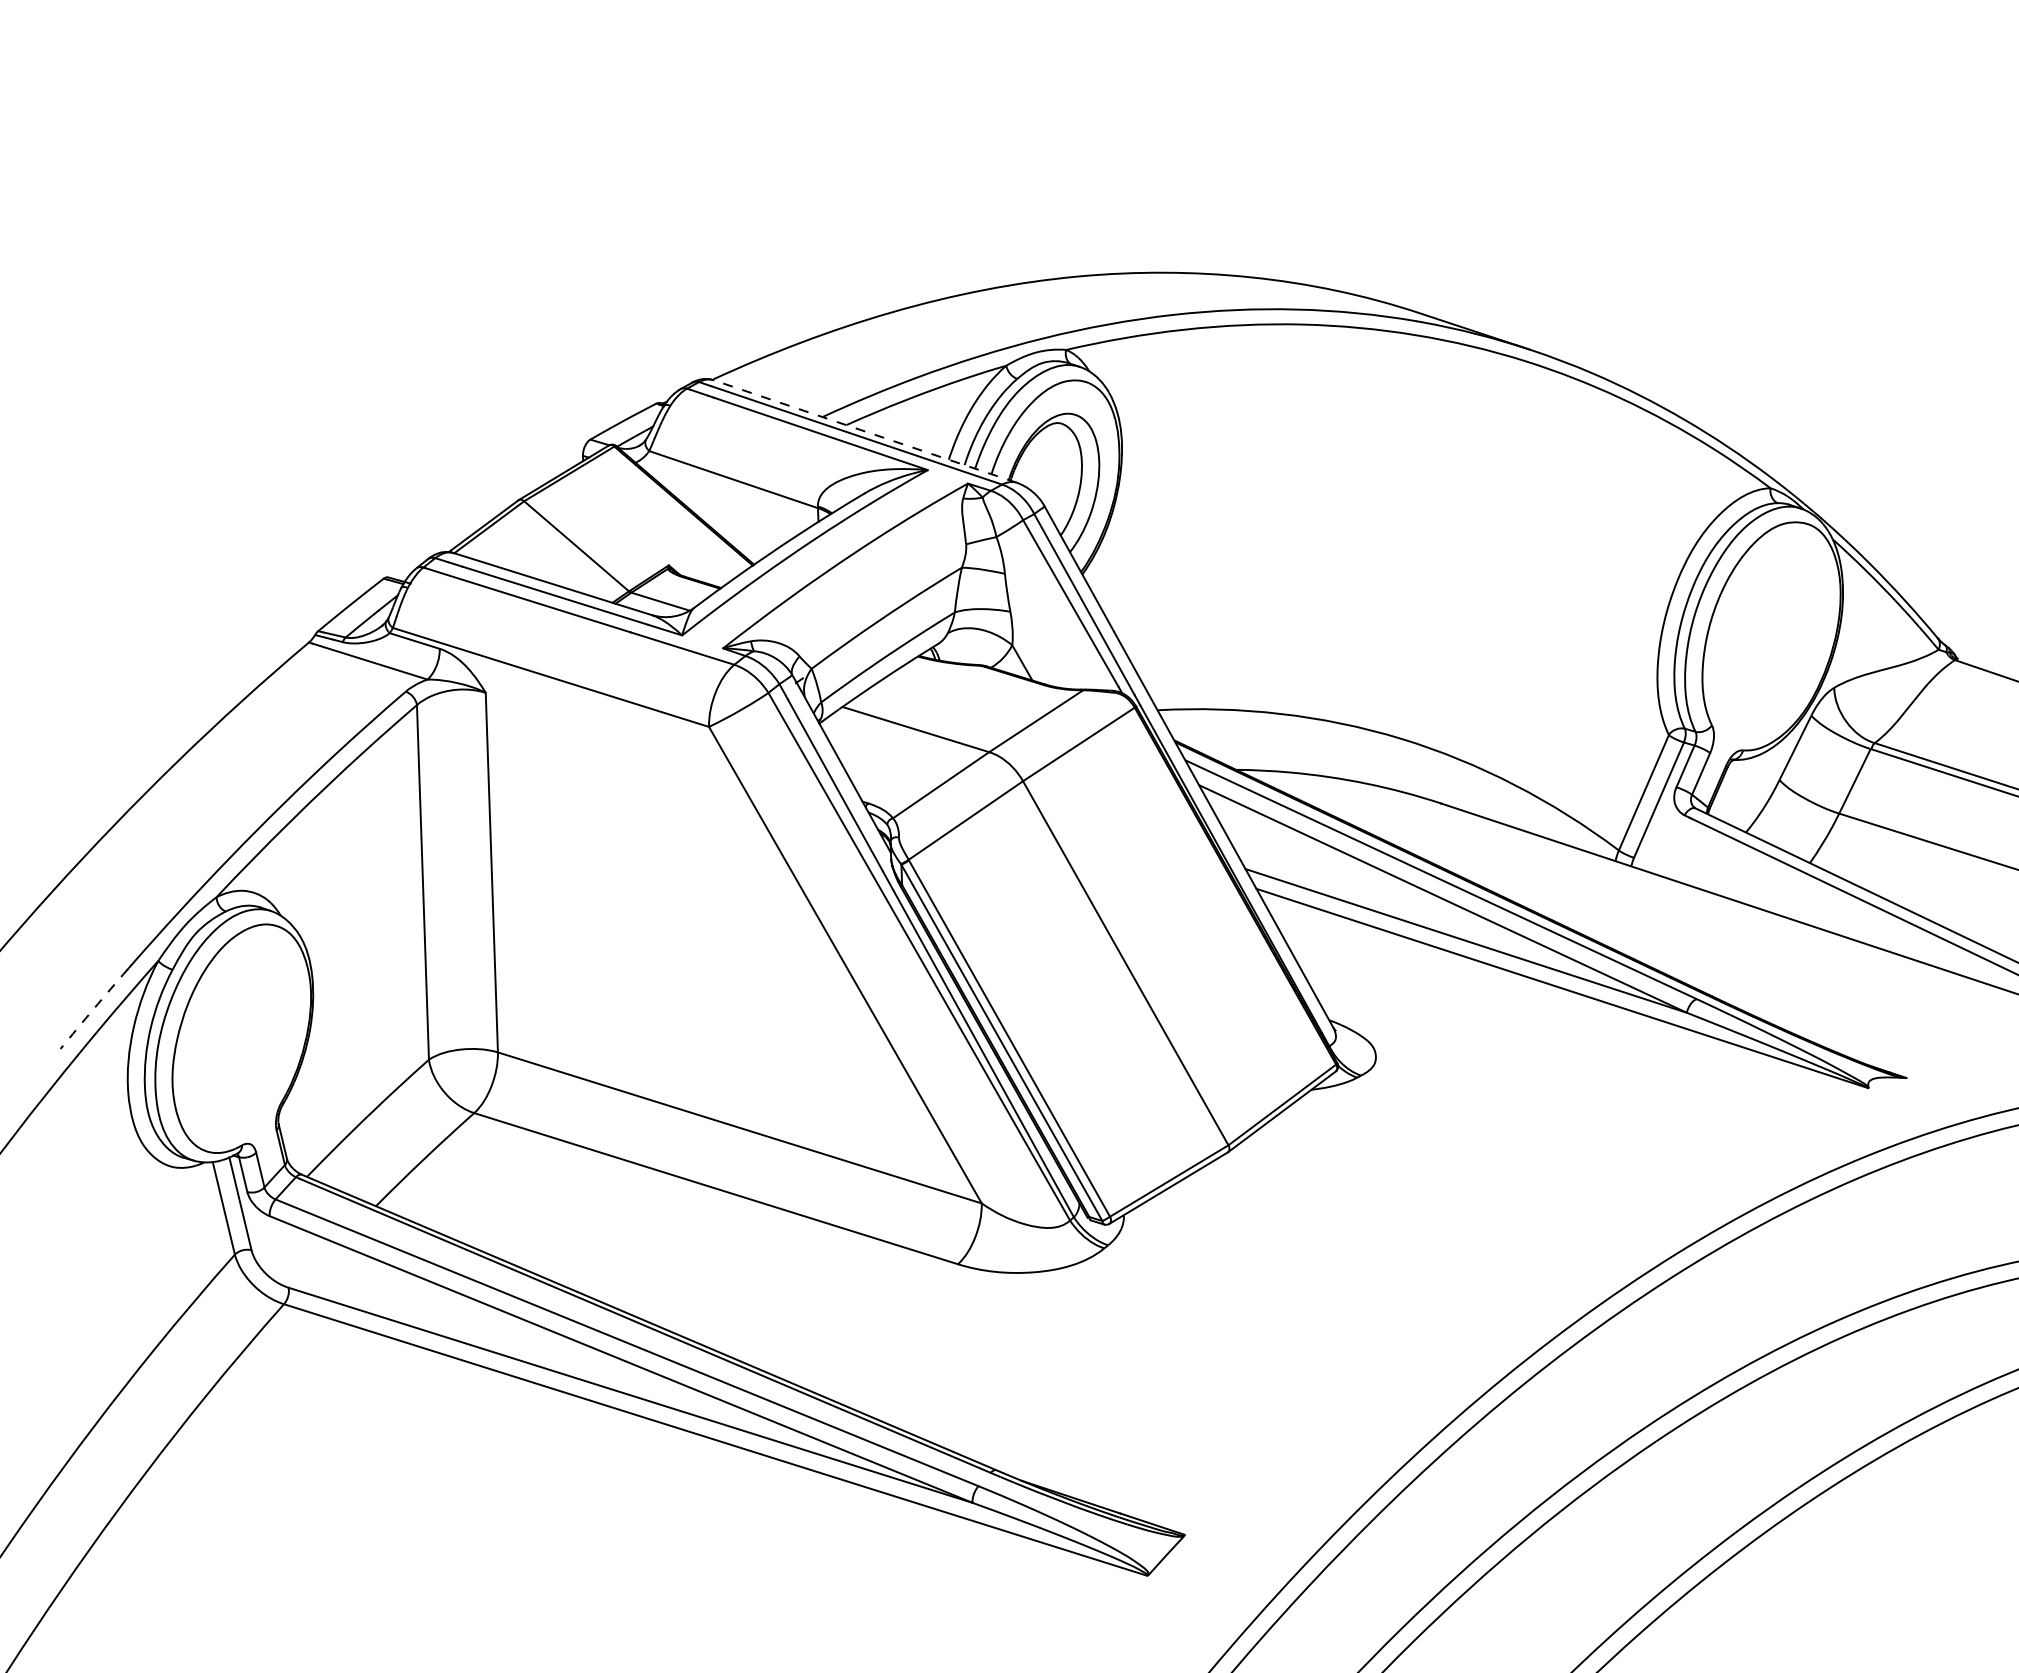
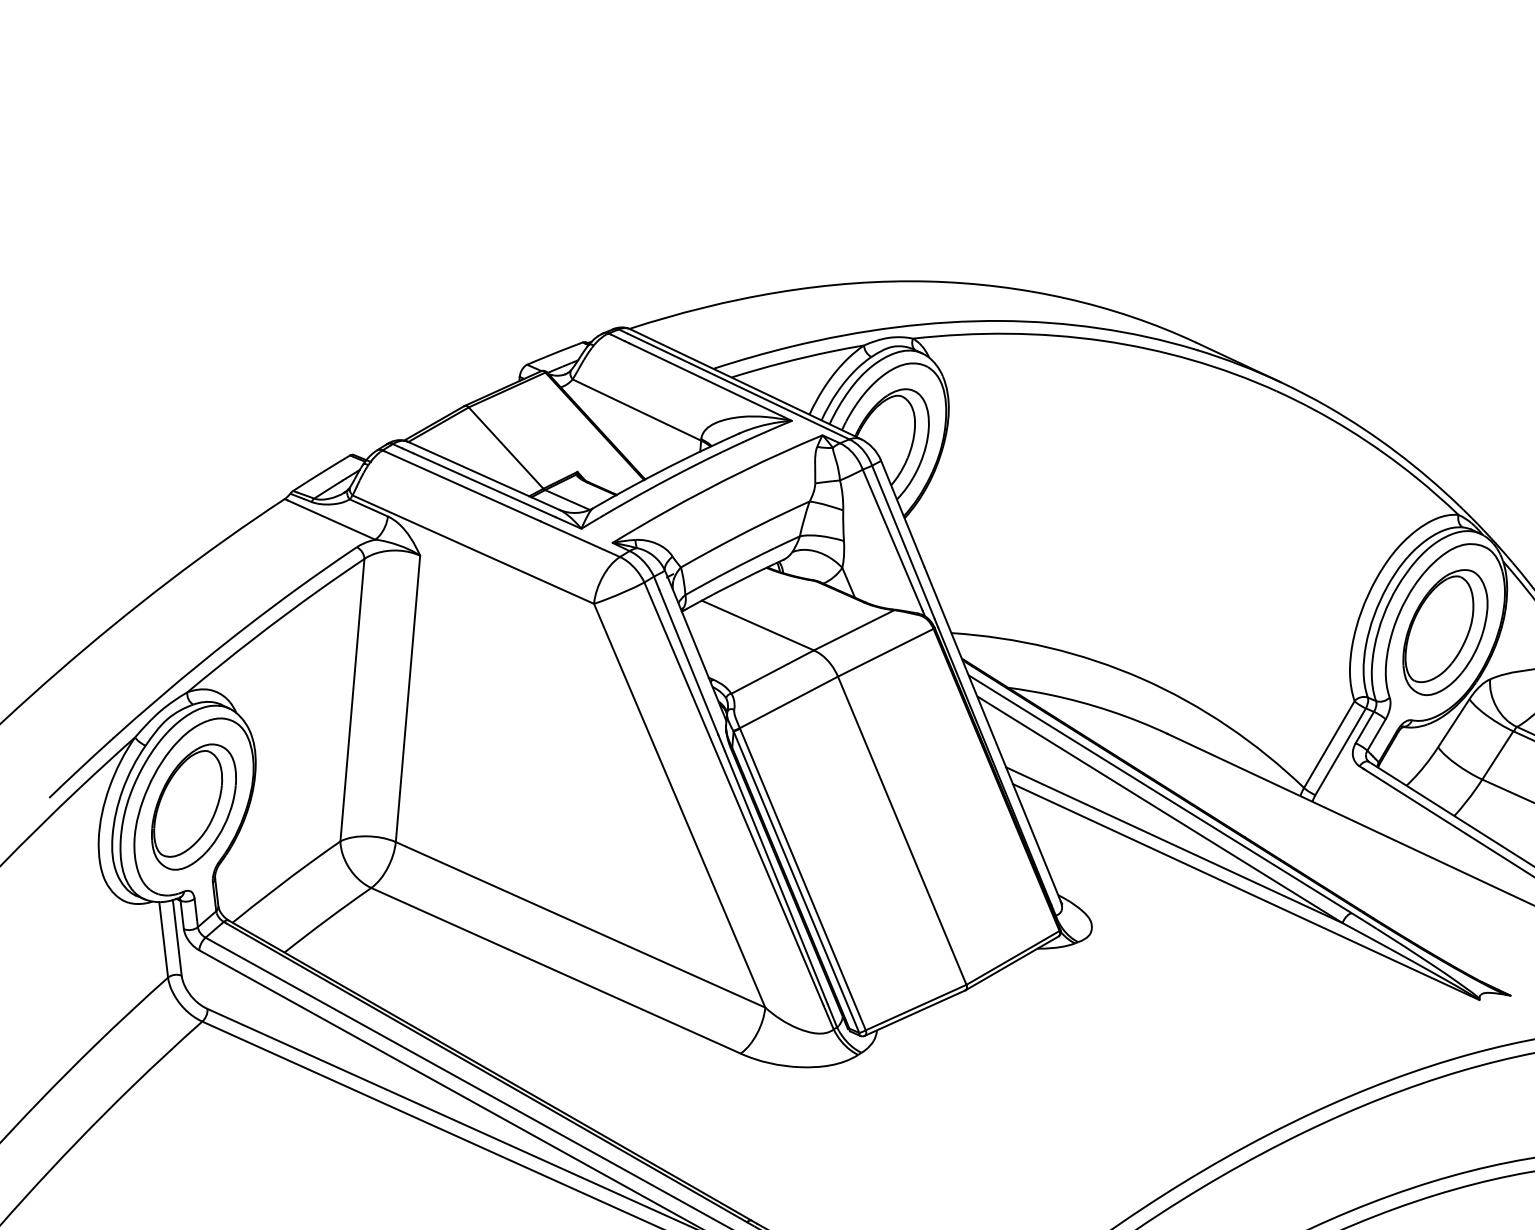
line: (864, 431) -> (745, 384), dashed -> solid
part: (1771, 635) -> (1445, 631), added
arc: (93, 1008) -> (79, 769), dashed -> solid
part: (241, 1038) -> (193, 806), added

